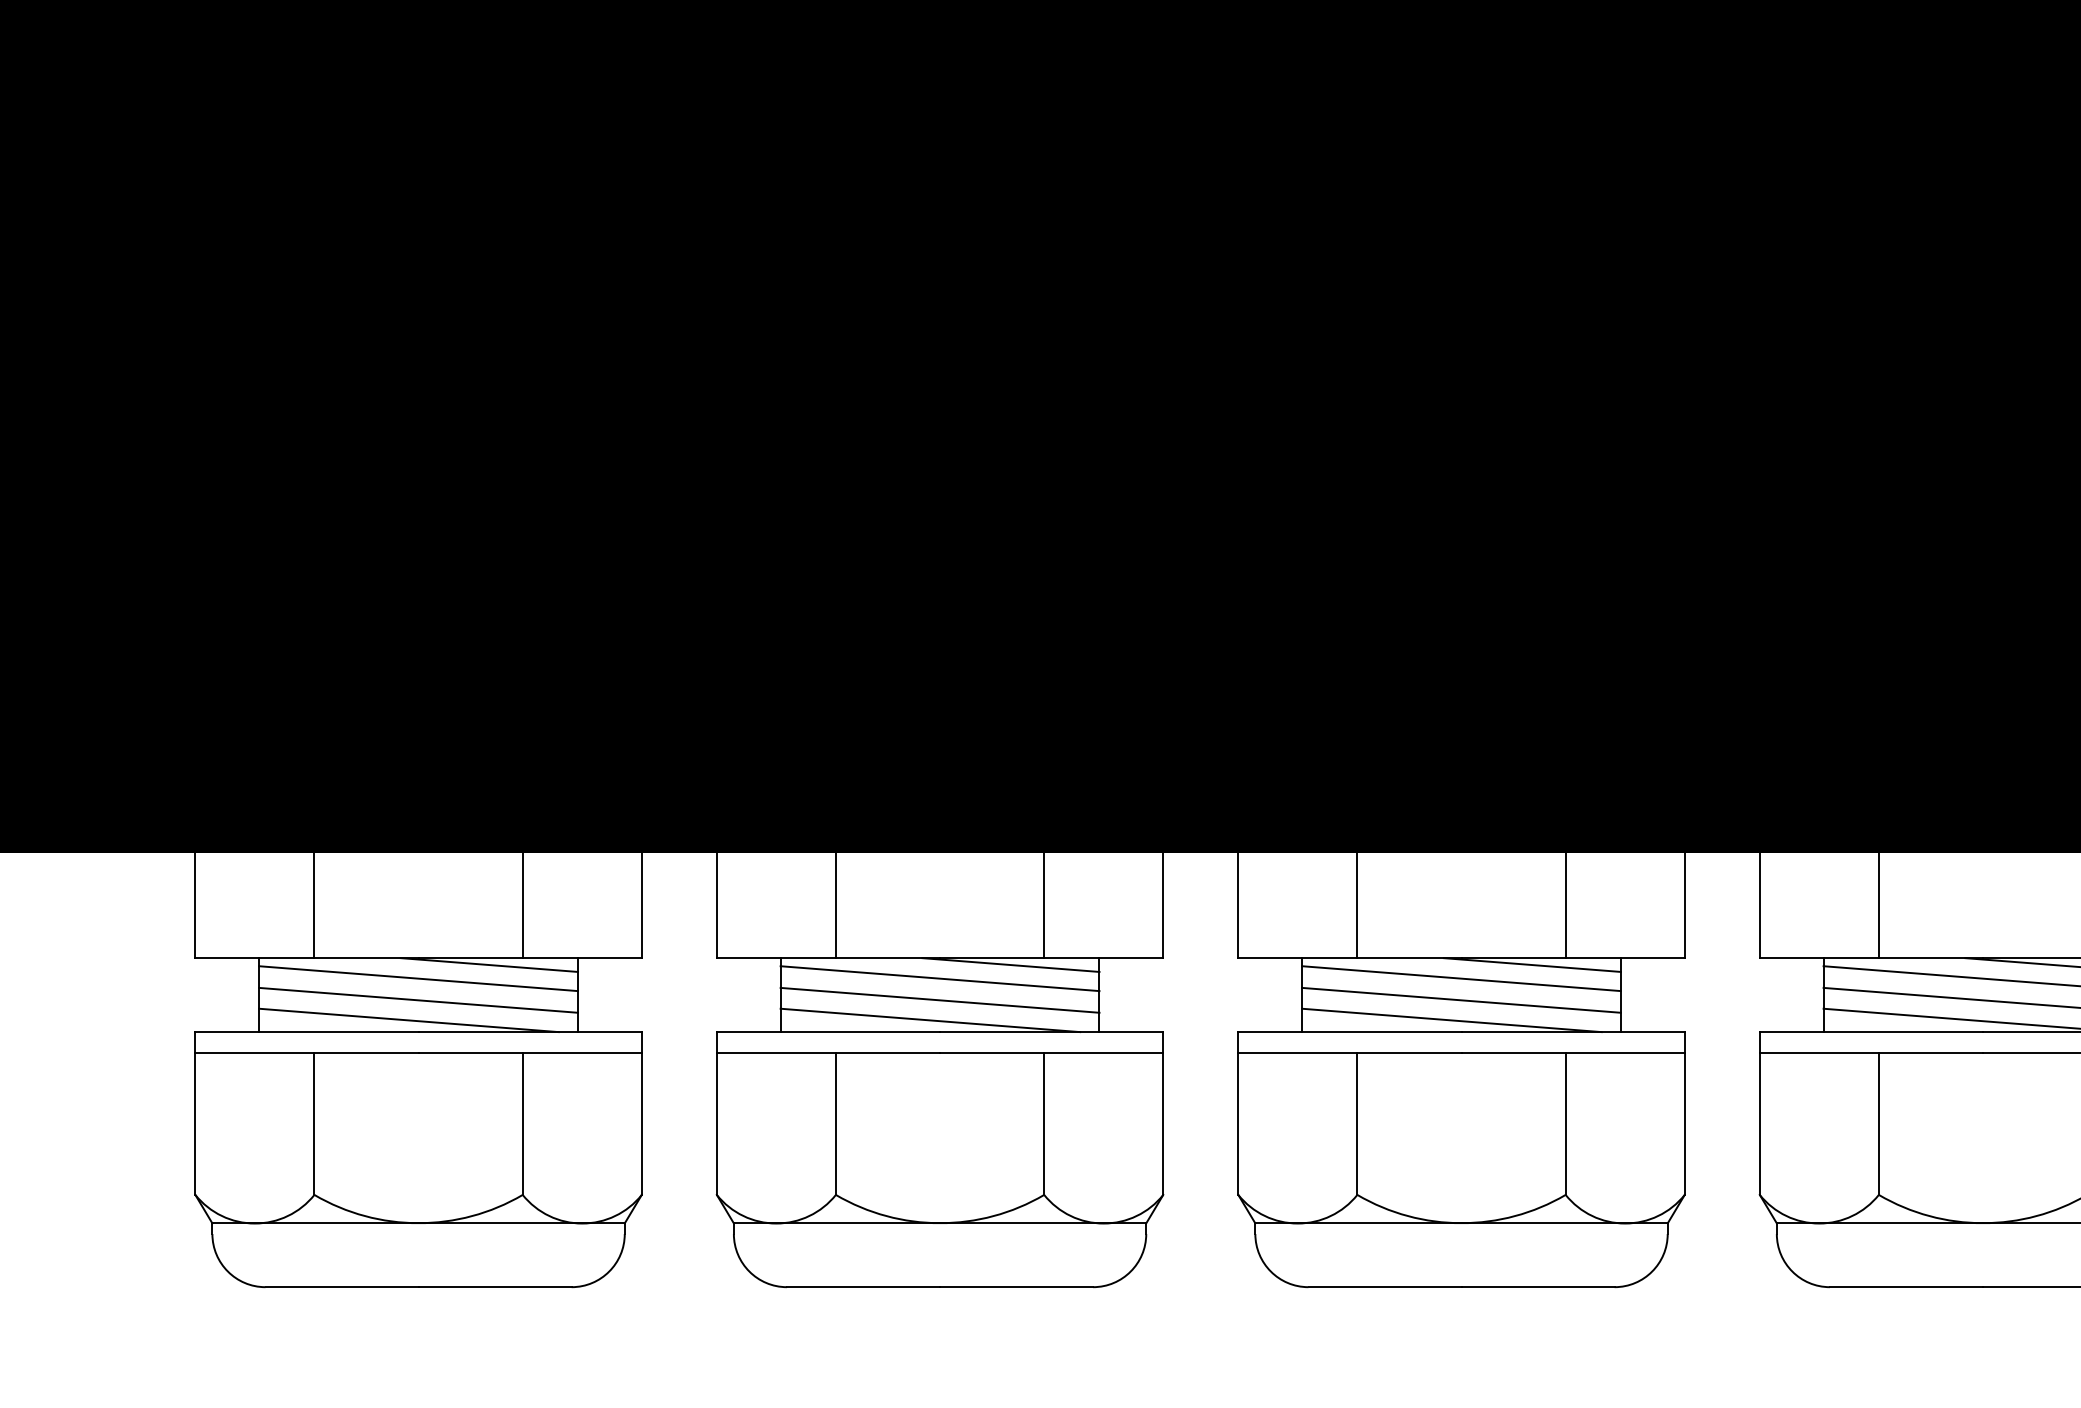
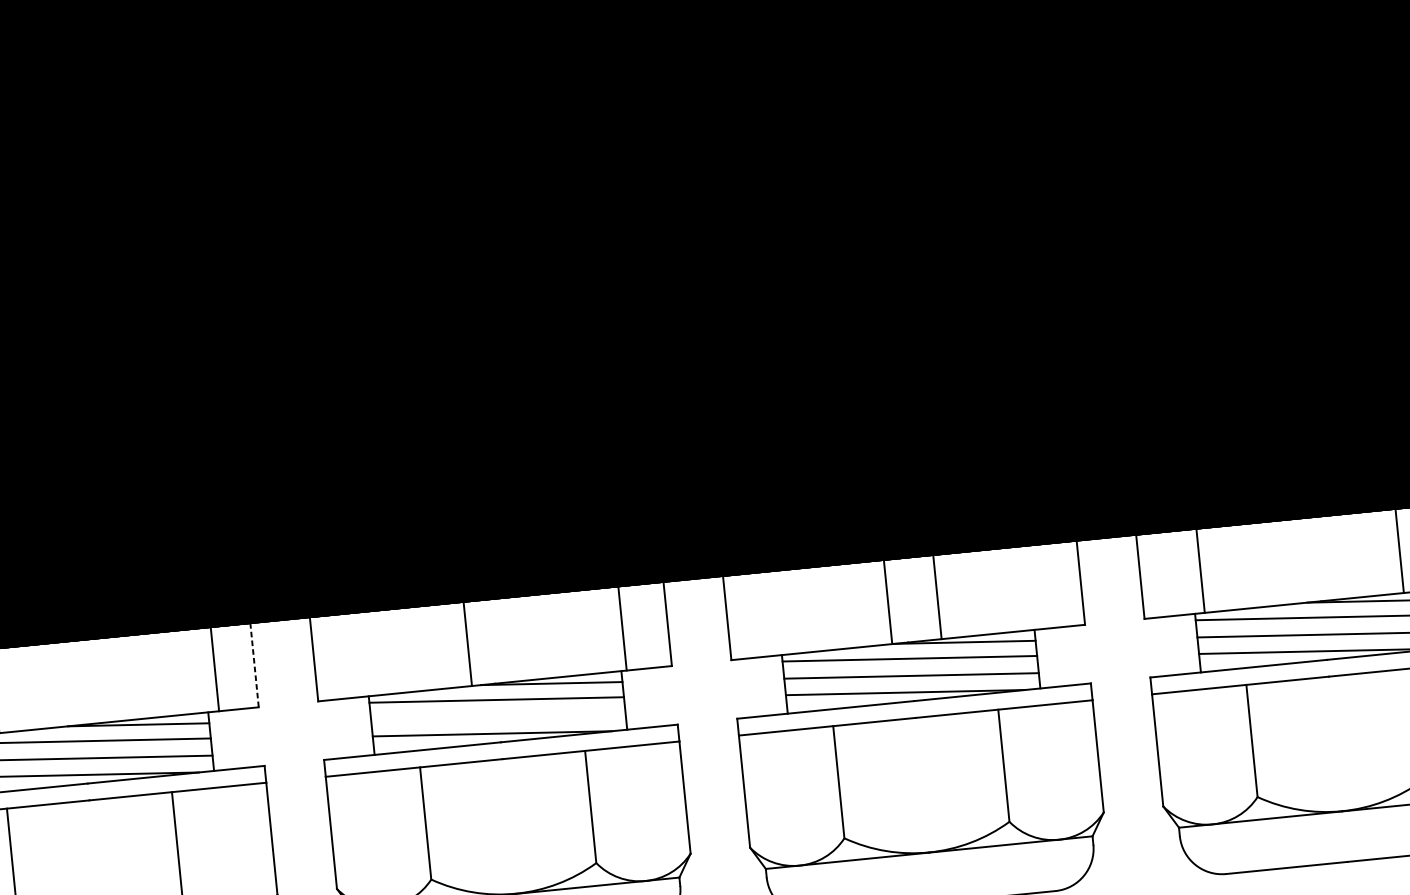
line: (522, 904) -> (214, 668), moved
line: (835, 904) -> (467, 643), moved
line: (1044, 904) -> (622, 628), moved
line: (1357, 904) -> (888, 601), moved
line: (1565, 904) -> (937, 596), moved
line: (1878, 904) -> (1200, 570), moved
line: (641, 905) -> (254, 665), solid -> dashed
line: (939, 999) -> (497, 716), removed

